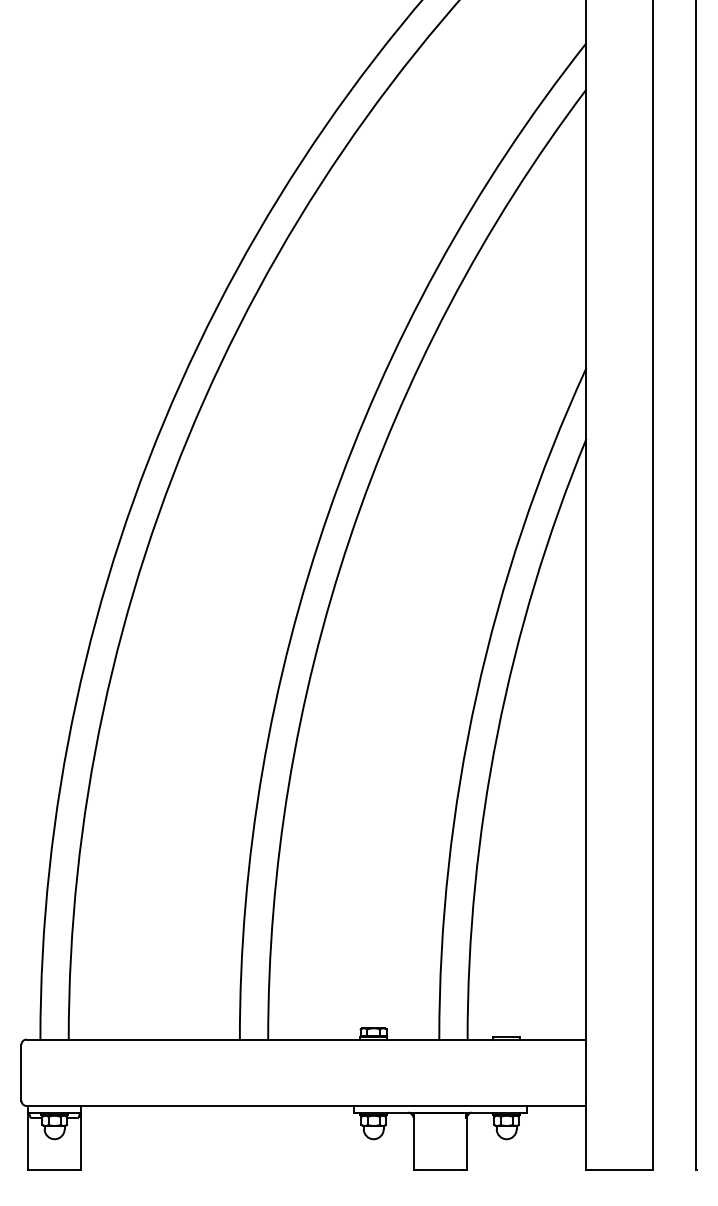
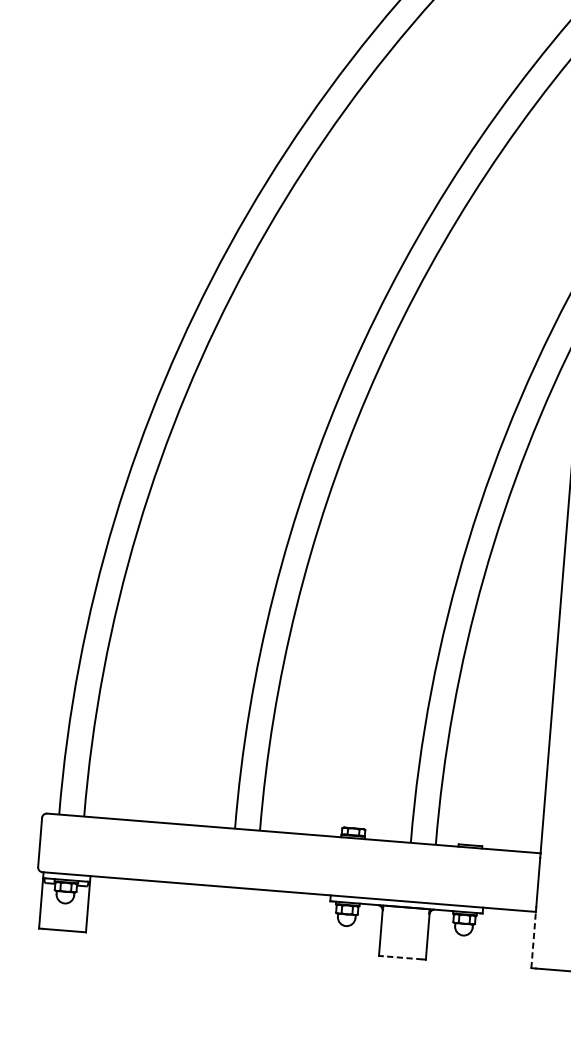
line: (586, 1137) -> (533, 939), solid -> dashed
line: (440, 1169) -> (402, 957), solid -> dashed

